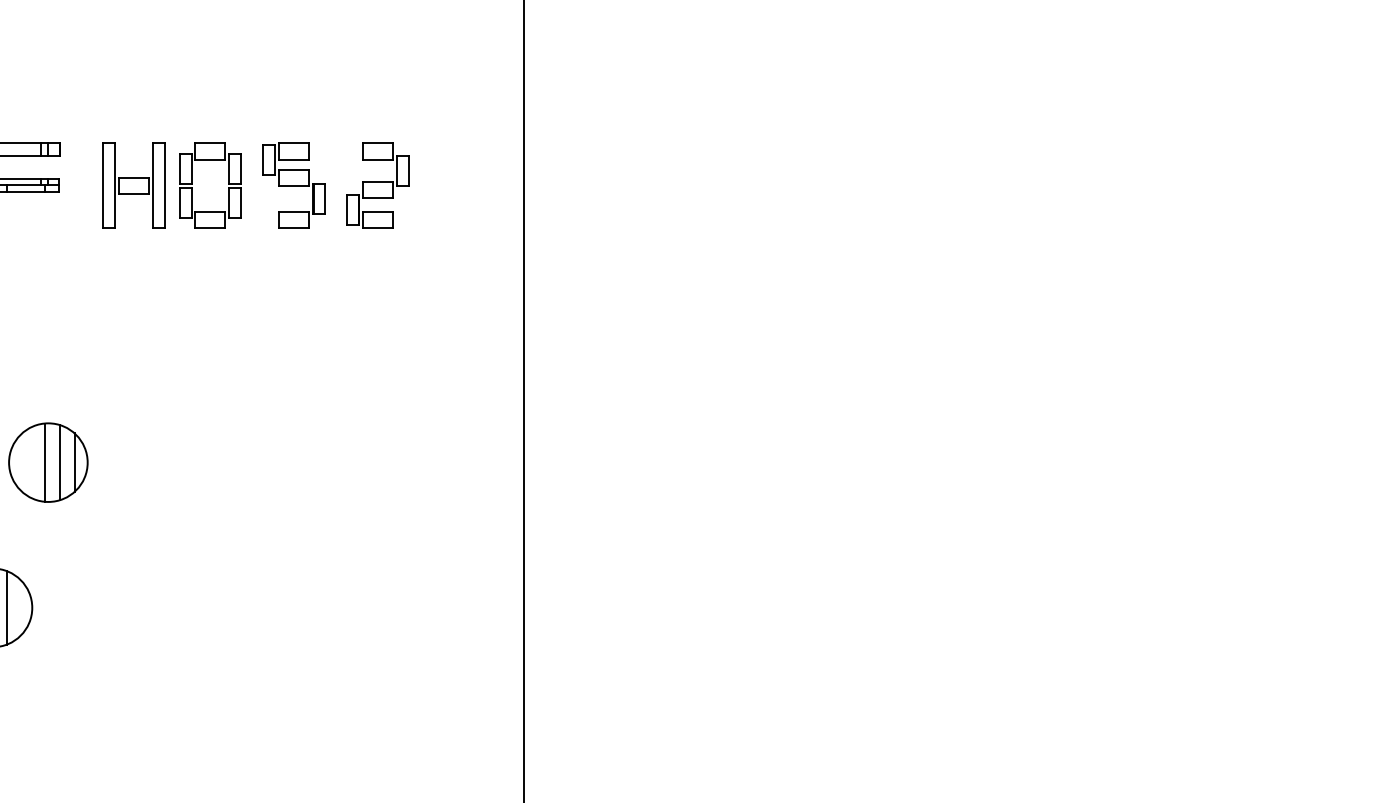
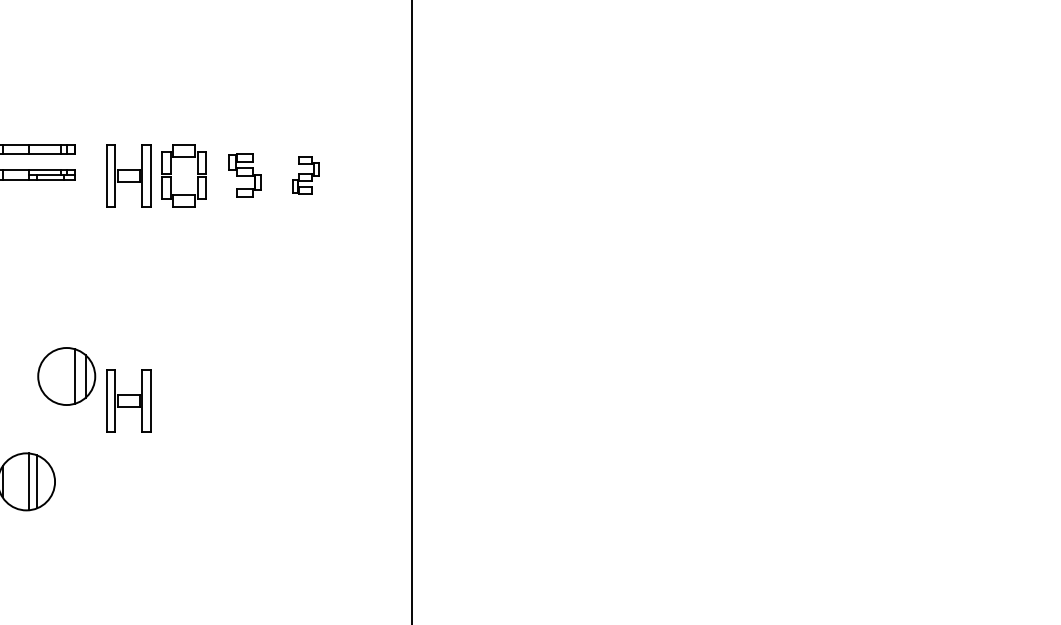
part: (293, 185) -> (244, 175), size x0.7
part: (377, 185) -> (305, 175), size x0.6
line: (45, 462) -> (64, 376), removed
part: (133, 495) -> (128, 400), added

